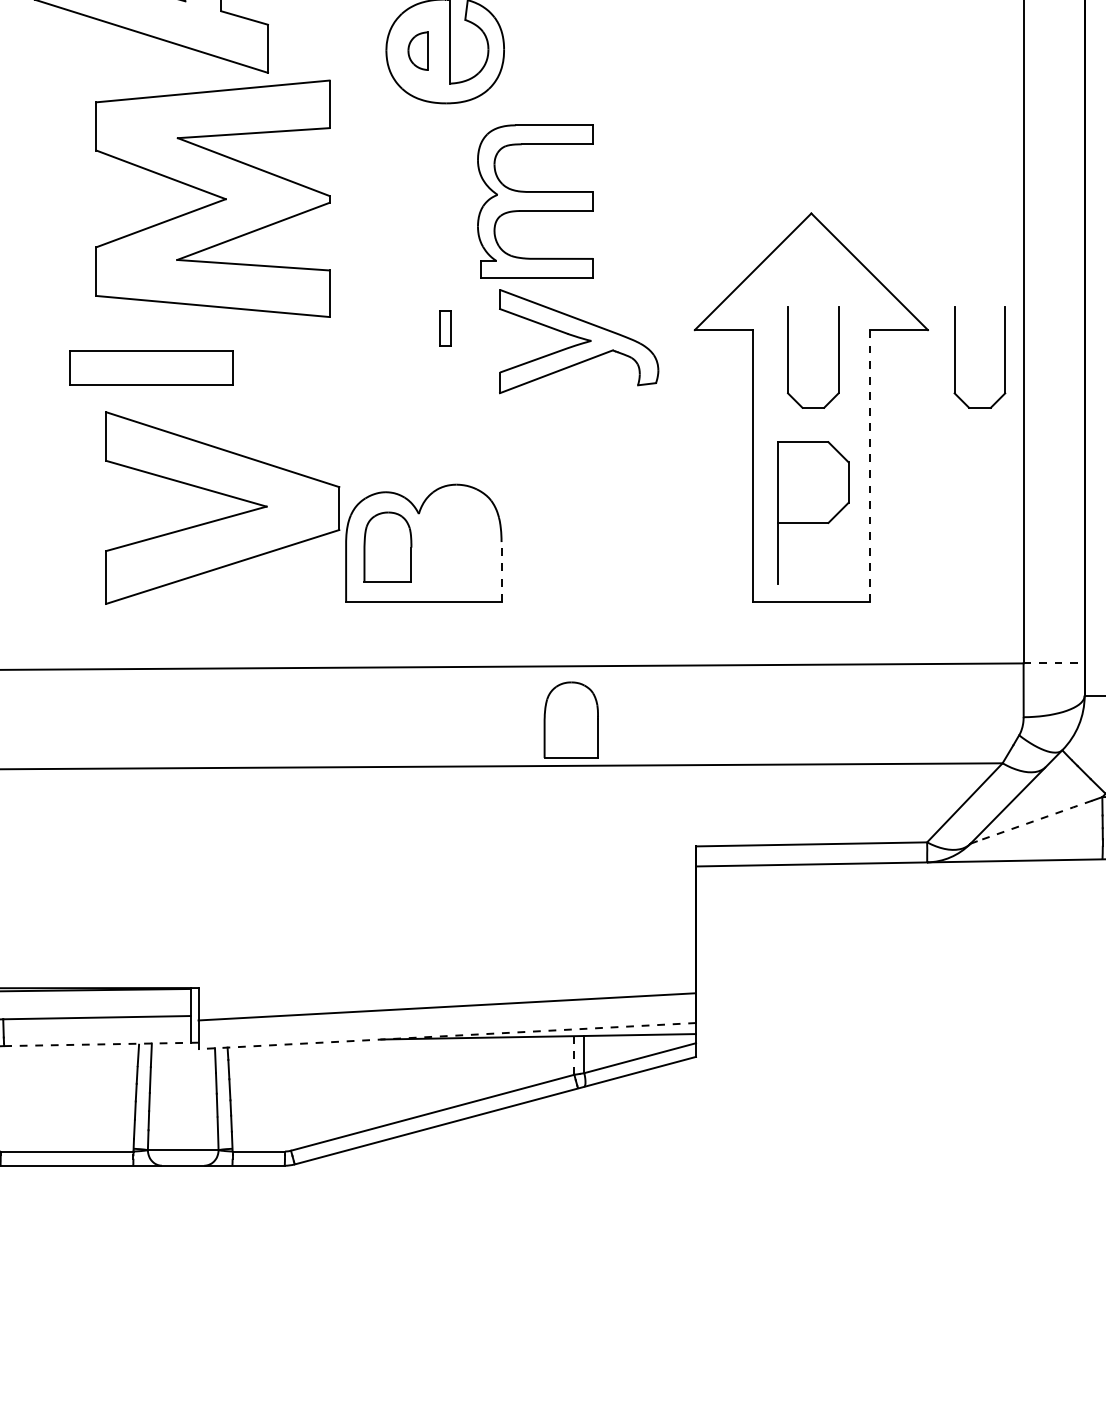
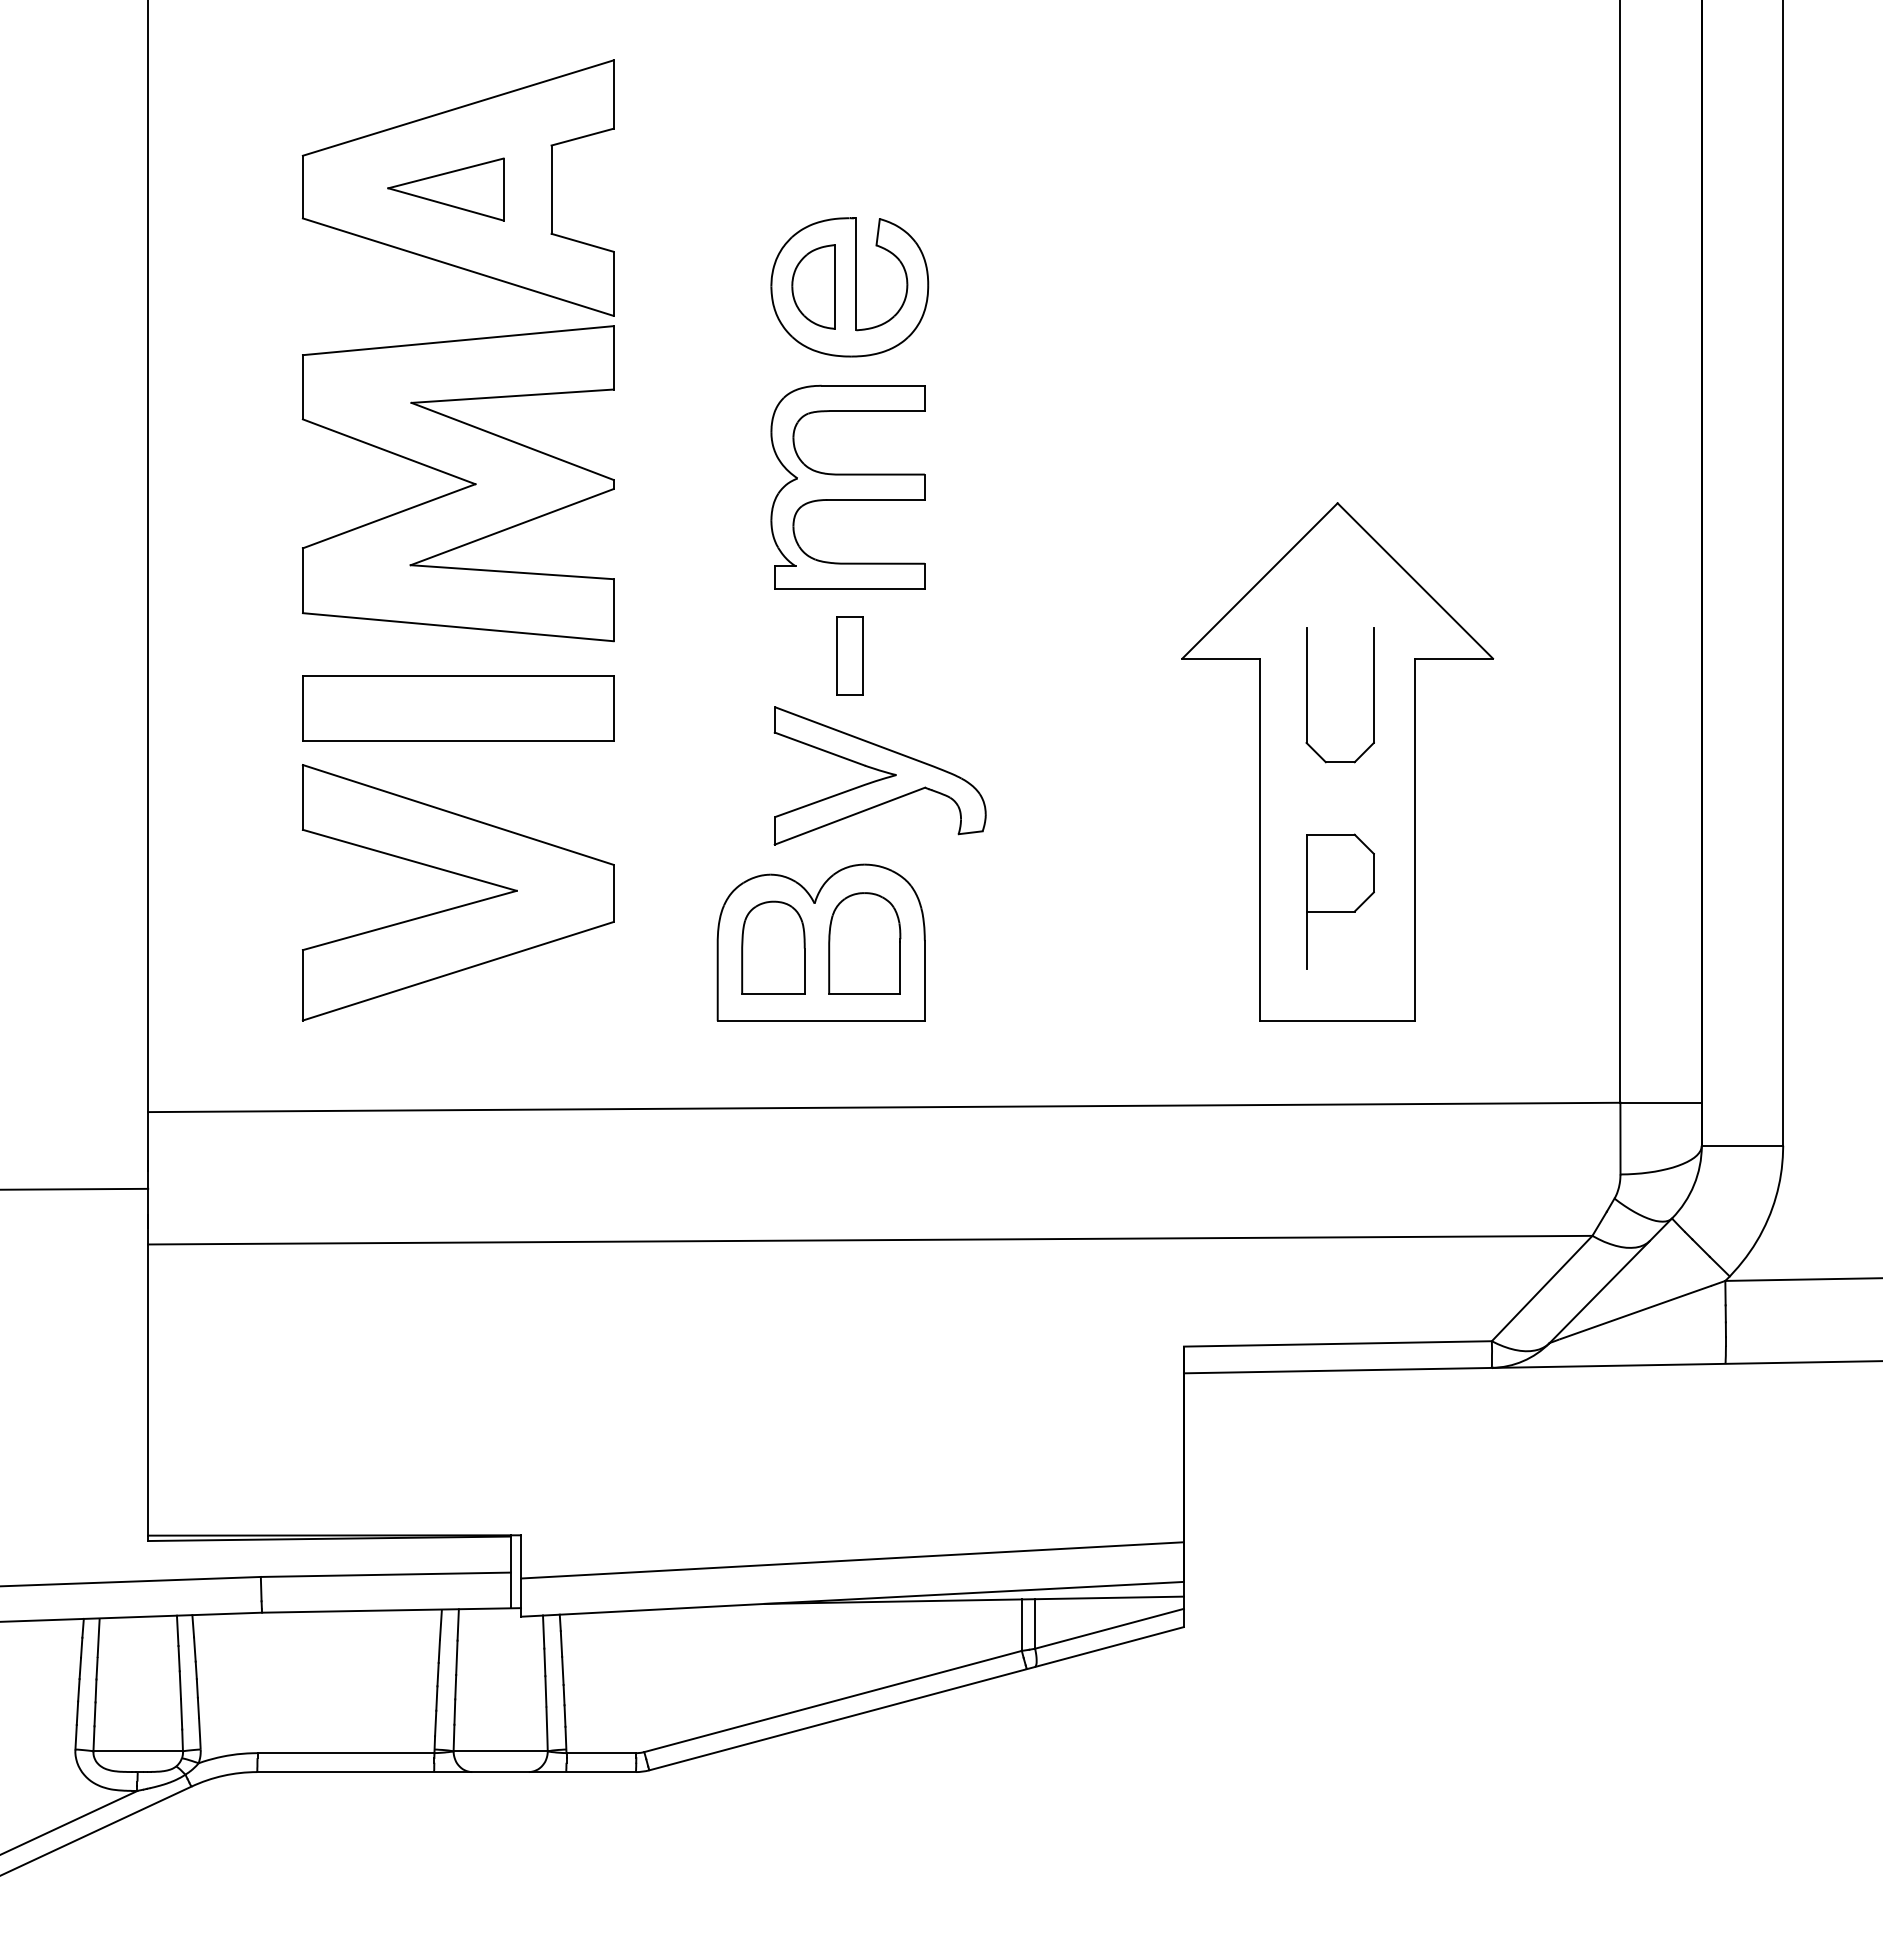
part: (418, 50) -> (813, 286), size x1.67
part: (212, 198) -> (457, 483), moved
part: (535, 200) -> (847, 486), moved
part: (445, 327) -> (849, 655), size x1.67
part: (578, 341) -> (879, 775), moved
part: (955, 357) -> (1529, 695), removed
part: (151, 367) -> (458, 708), size x1.43
line: (869, 466) -> (1415, 840), dashed -> solid
part: (813, 512) -> (1340, 901), size x0.71
part: (223, 517) -> (459, 905), moved
line: (501, 571) -> (924, 980), dashed -> solid
line: (1054, 663) -> (1661, 1102), dashed -> solid
part: (571, 720) -> (864, 943), moved
line: (1034, 820) -> (1635, 1312), dashed -> solid
line: (447, 1036) -> (852, 1599), dashed -> solid
line: (101, 1044) -> (391, 1610), dashed -> solid
line: (574, 1055) -> (1021, 1625), dashed -> solid

